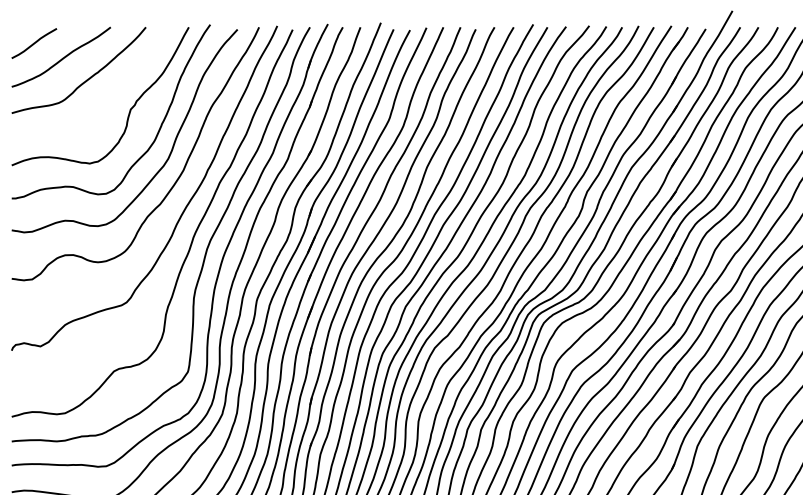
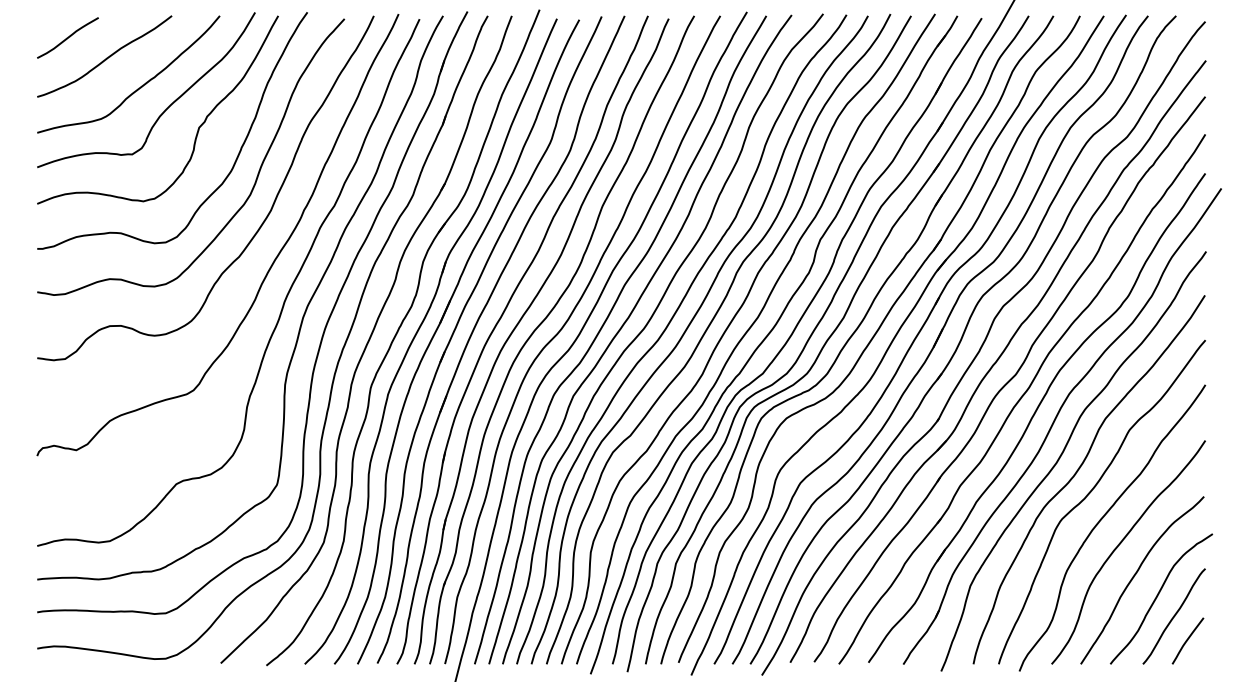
curve: (106, 96) -> (165, 109), added

